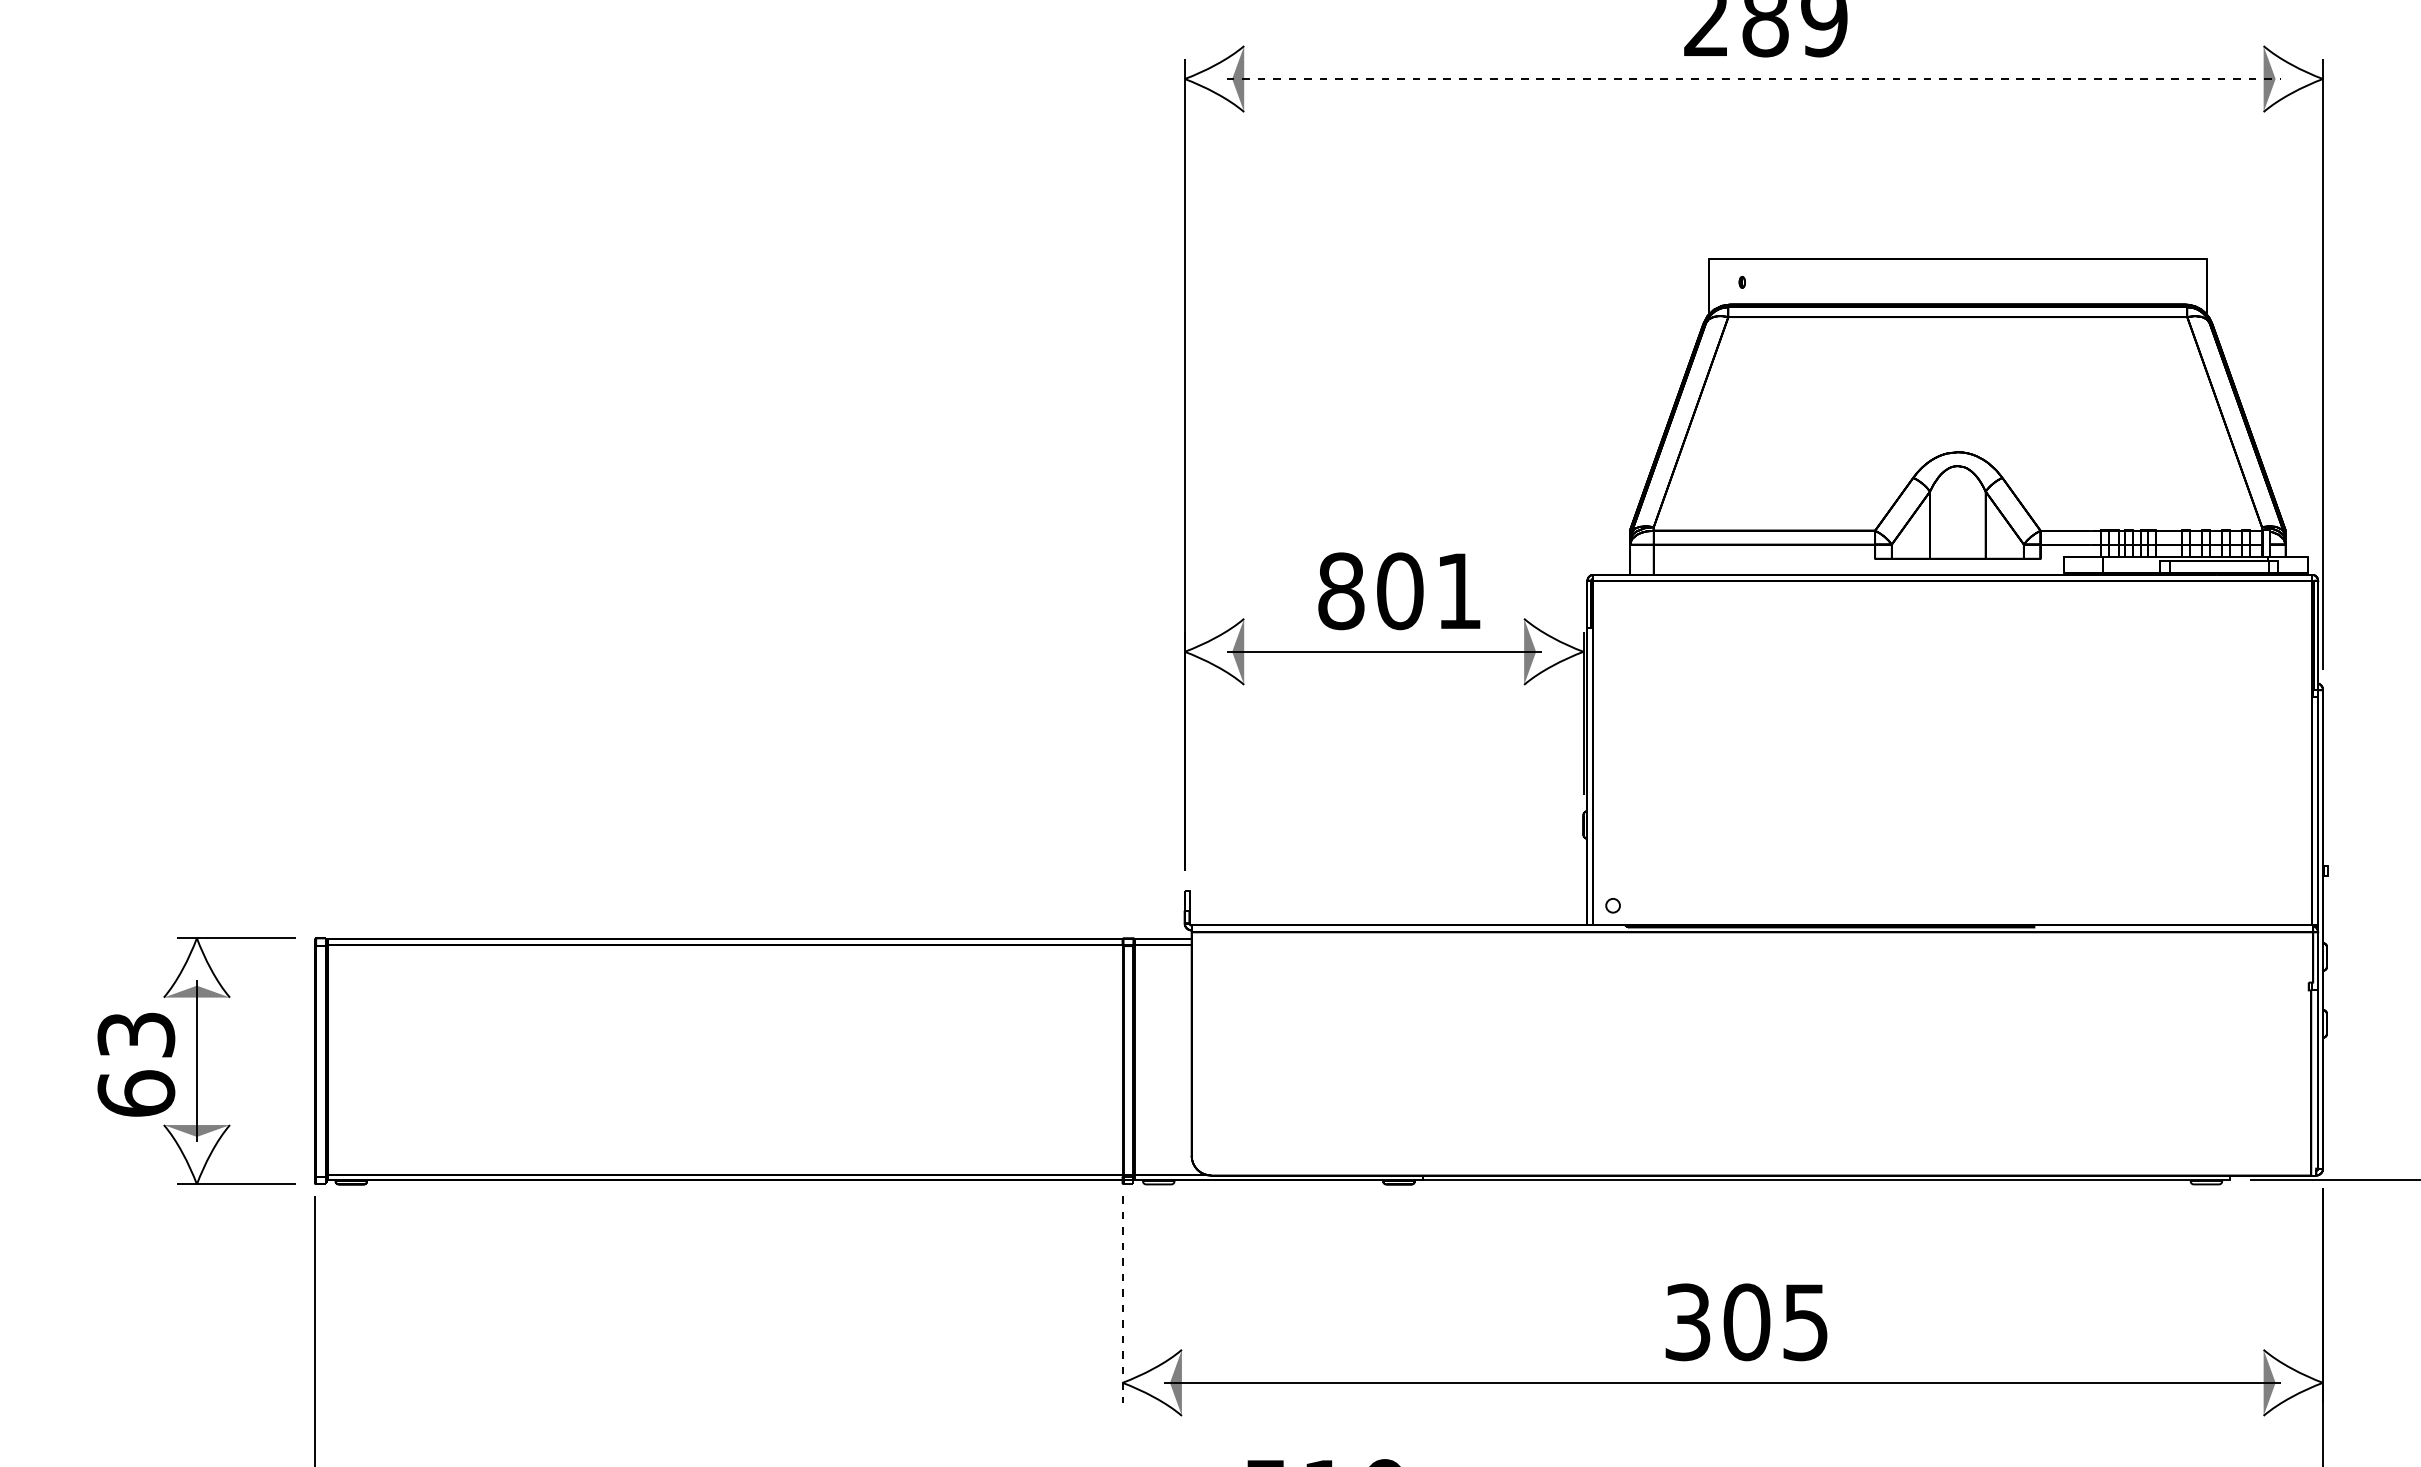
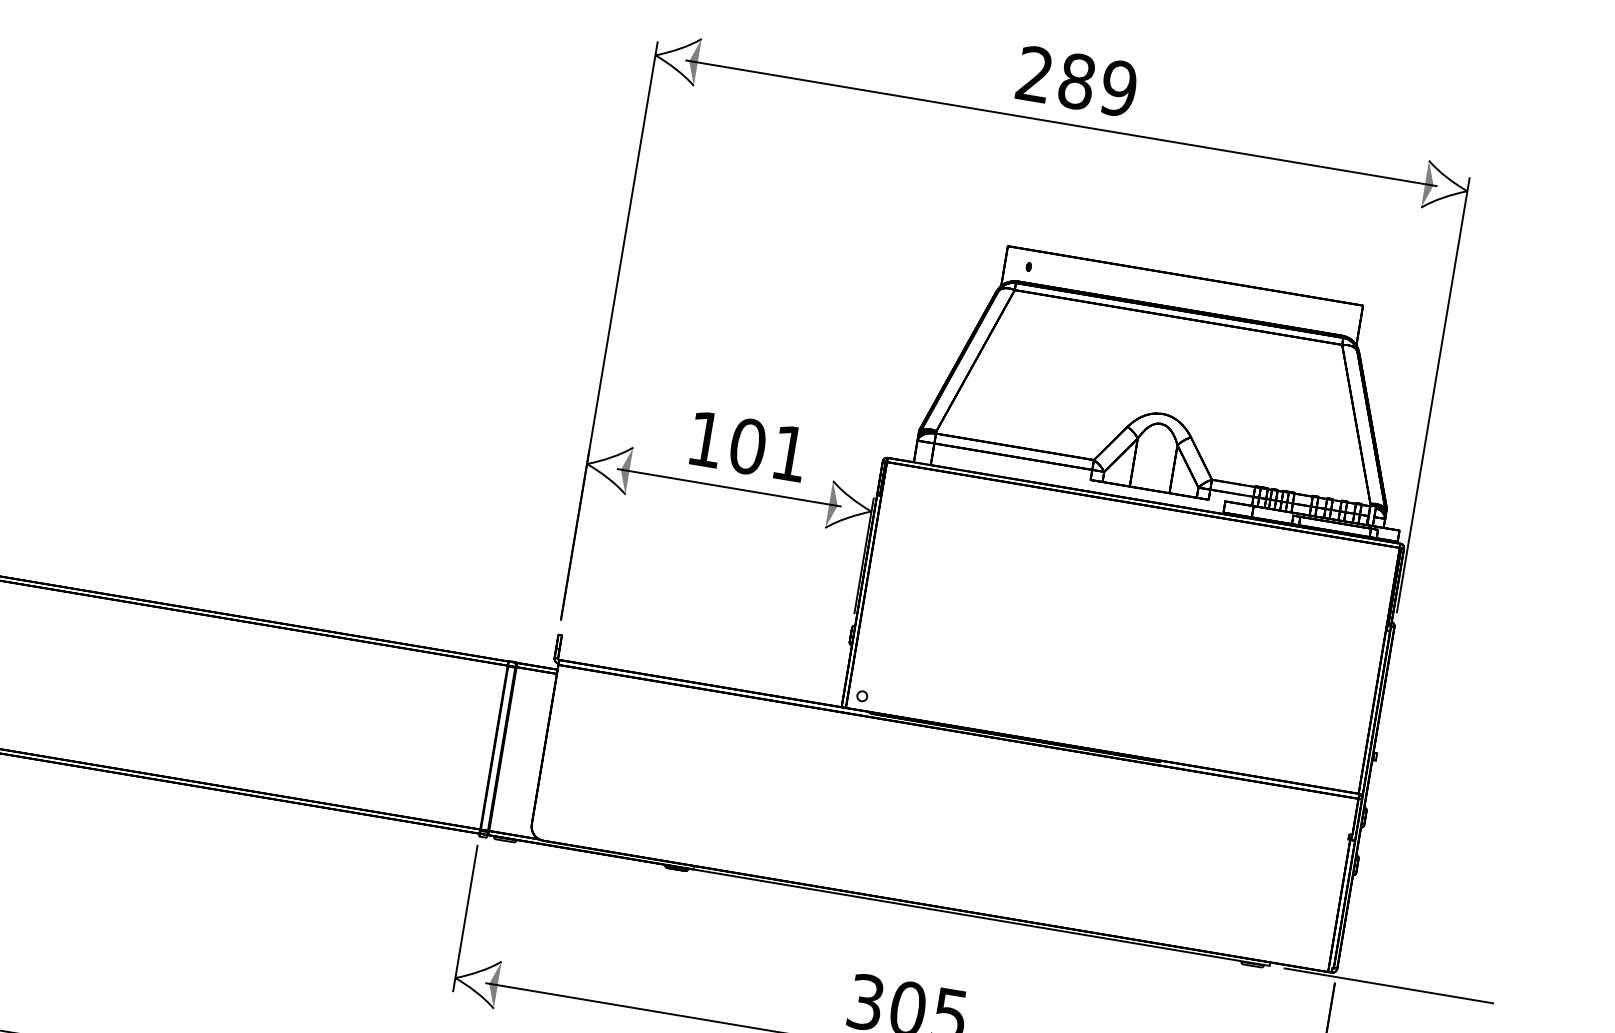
line: (1754, 79) -> (1061, 123), dashed -> solid
text: (1341, 591) -> (706, 439), 801 -> 101
line: (1122, 1299) -> (465, 918), dashed -> solid

